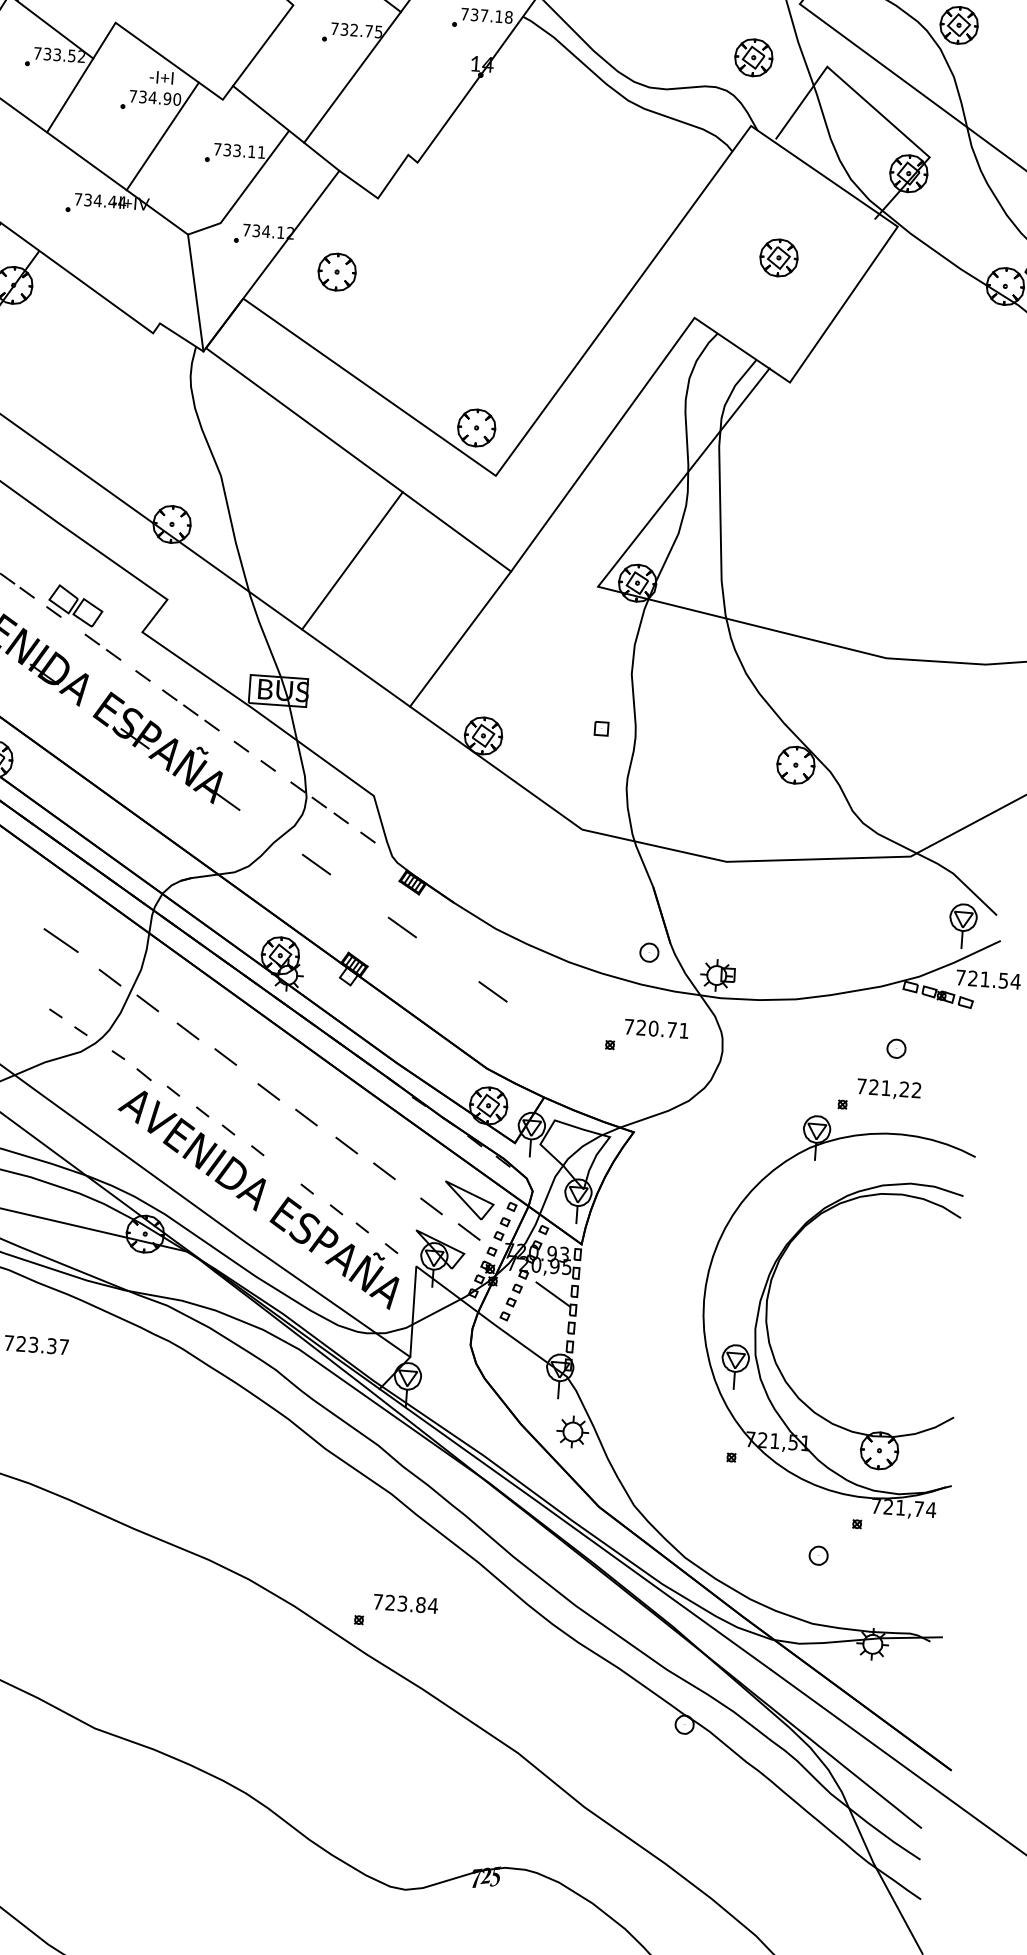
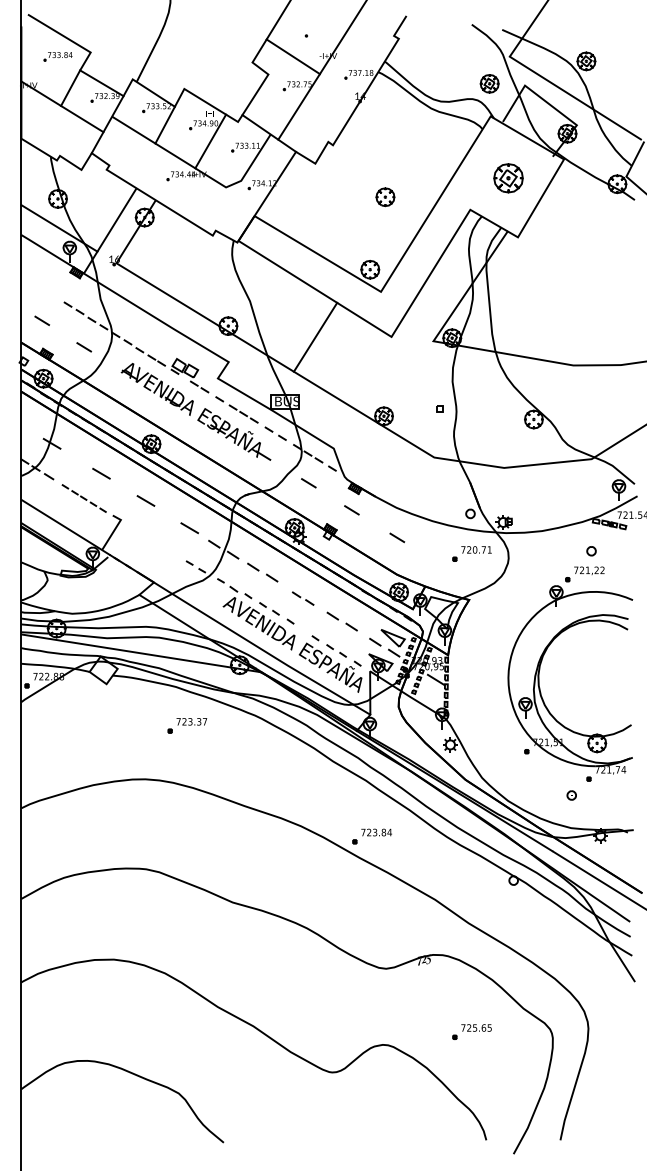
part: (778, 258) -> (508, 178), size x1.6
part: (337, 272) -> (385, 197), moved
line: (195, 291) -> (231, 214), removed
line: (460, 638) -> (369, 370), removed
part: (286, 1104) -> (302, 598), size x0.7

